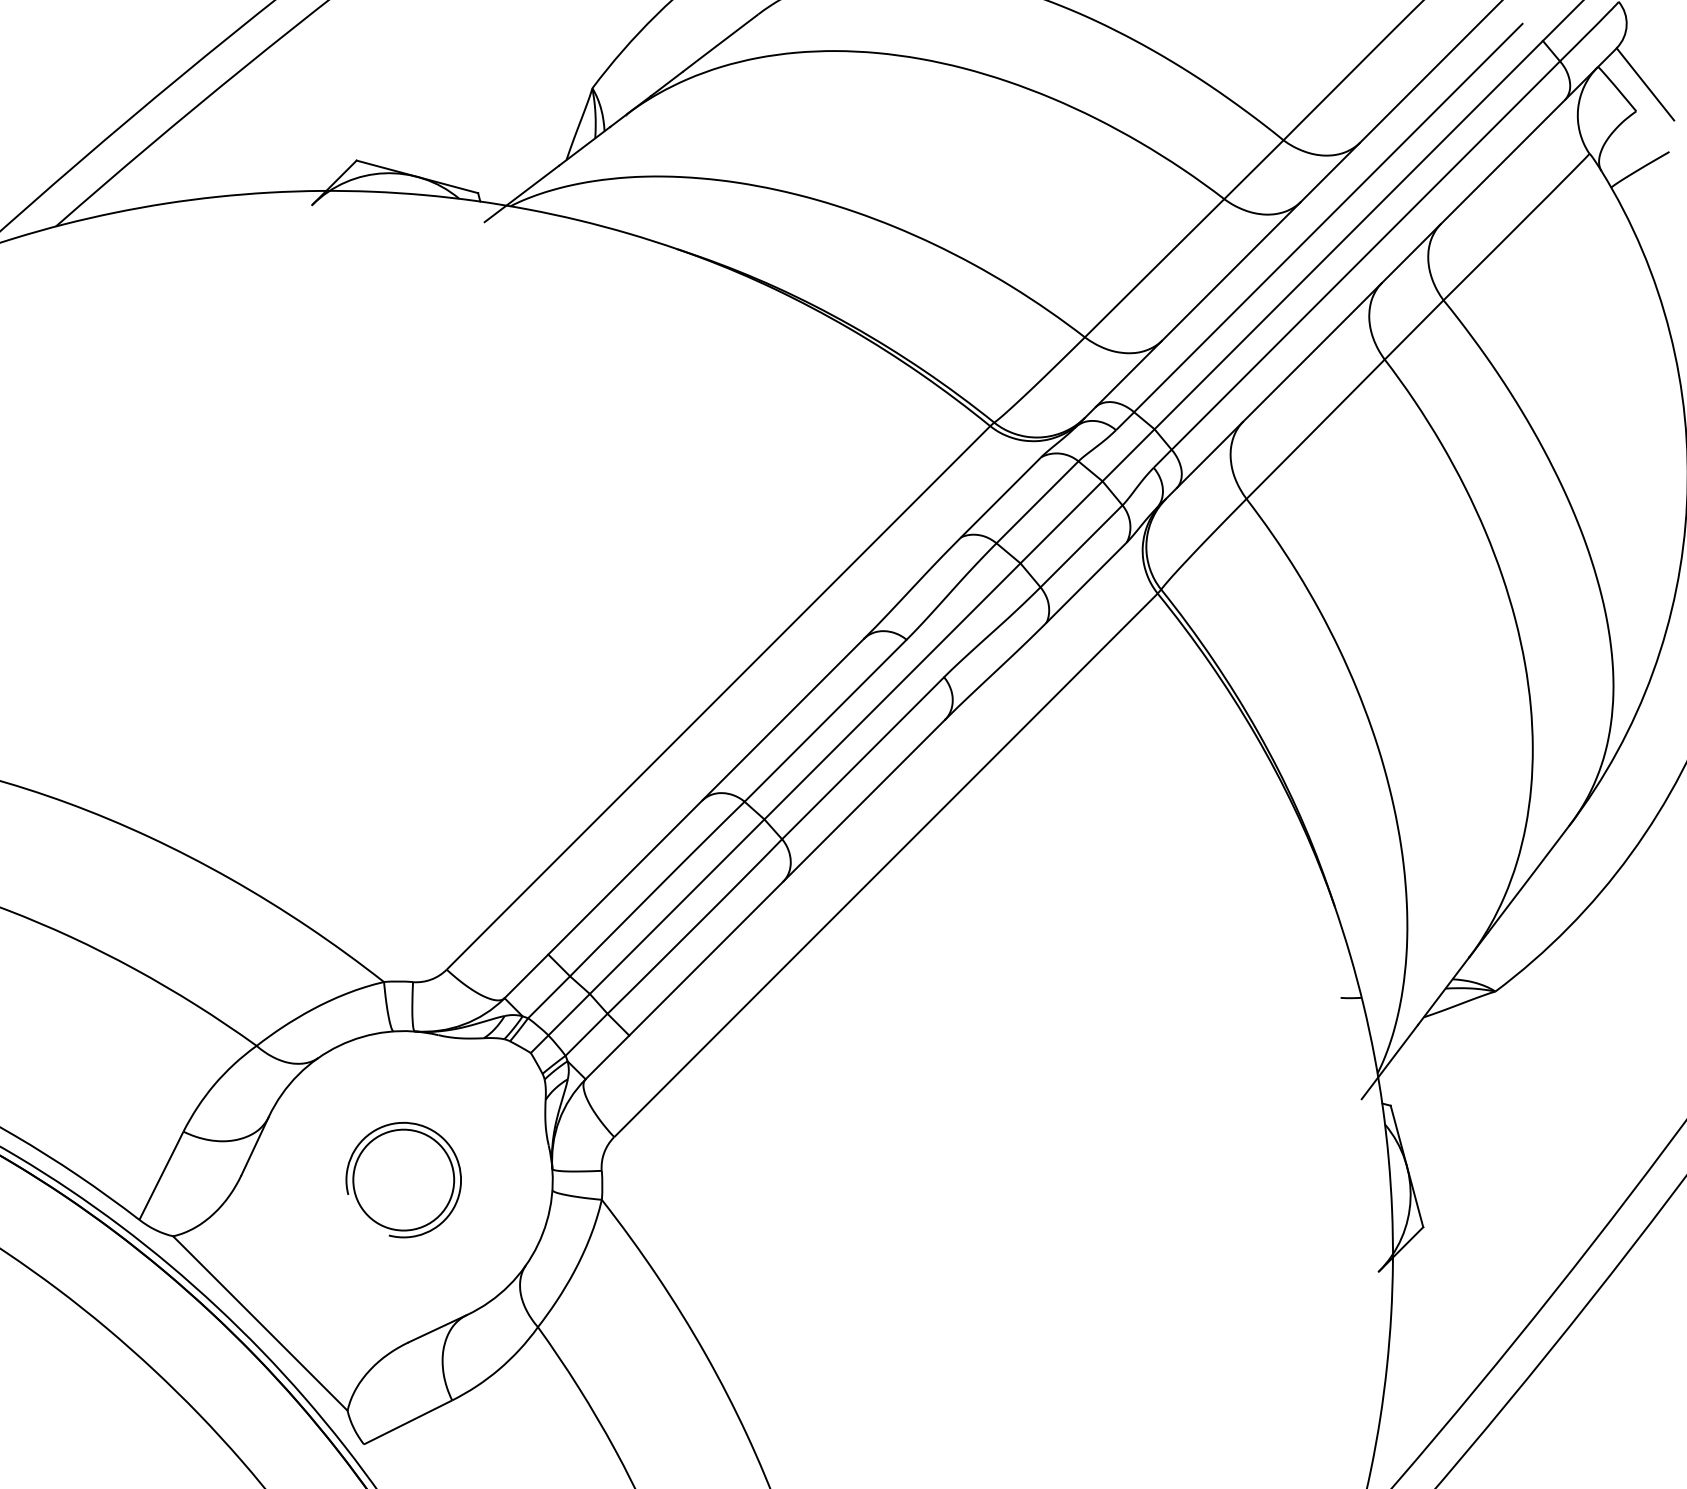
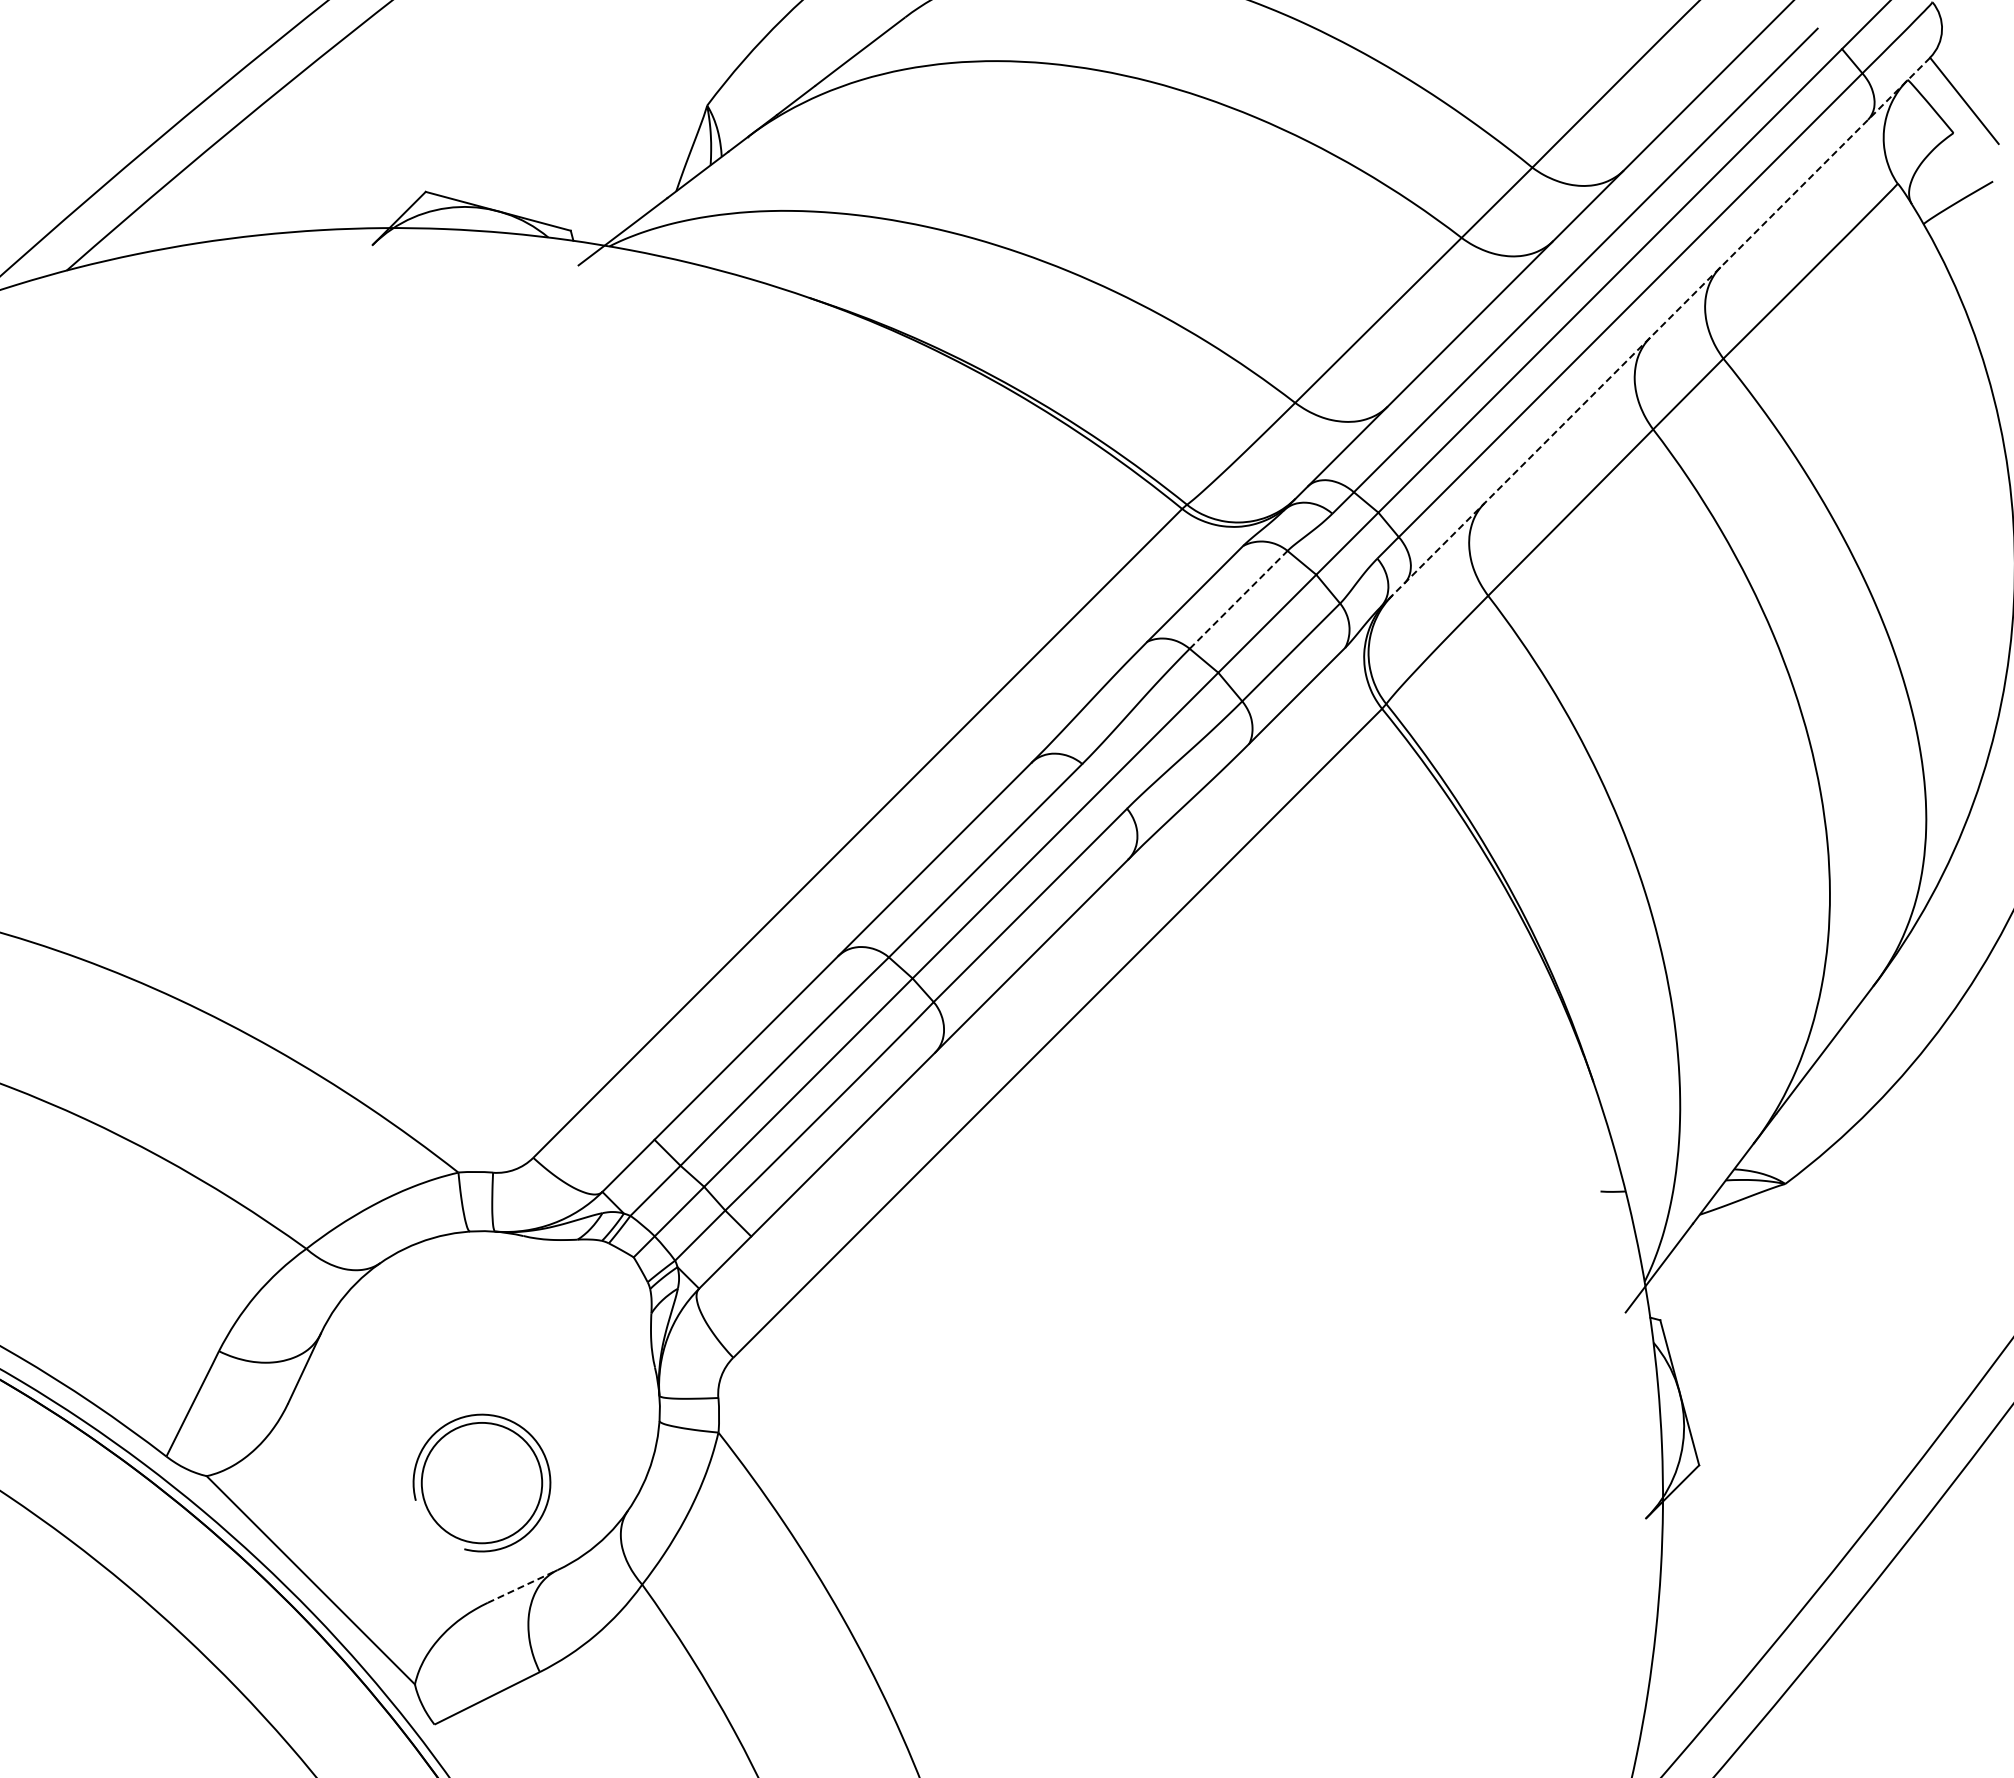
line: (1386, 278) -> (1655, 332), solid -> dashed
line: (1038, 502) -> (1239, 599), solid -> dashed
part: (403, 1179) -> (481, 1482), moved
line: (437, 1328) -> (522, 1586), solid -> dashed

